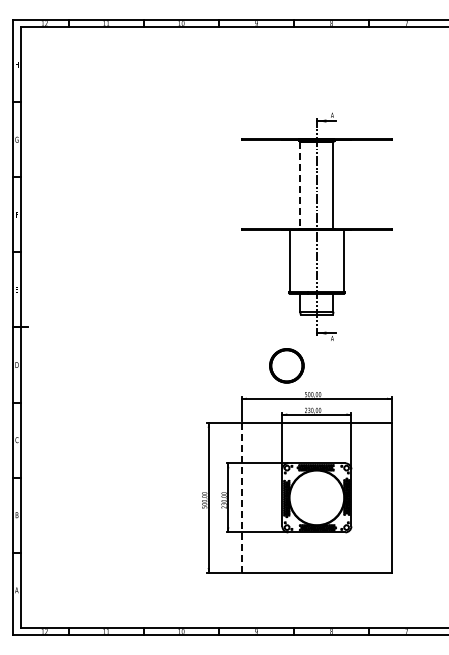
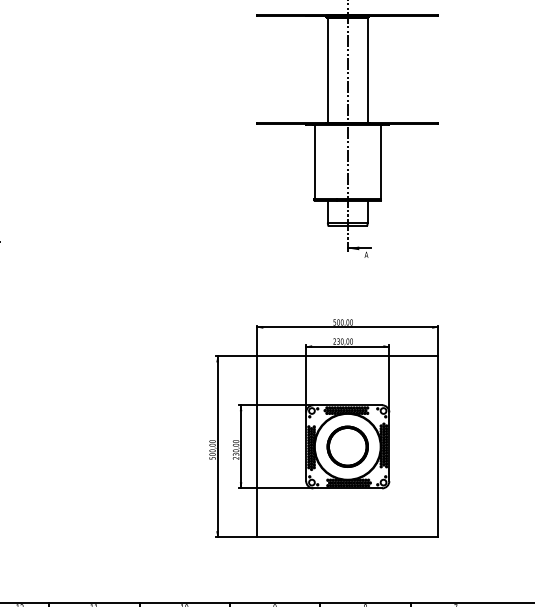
line: (300, 186) -> (328, 71), dashed -> solid
circle: (286, 365) -> (347, 446), moved
line: (241, 498) -> (256, 447), dashed -> solid

